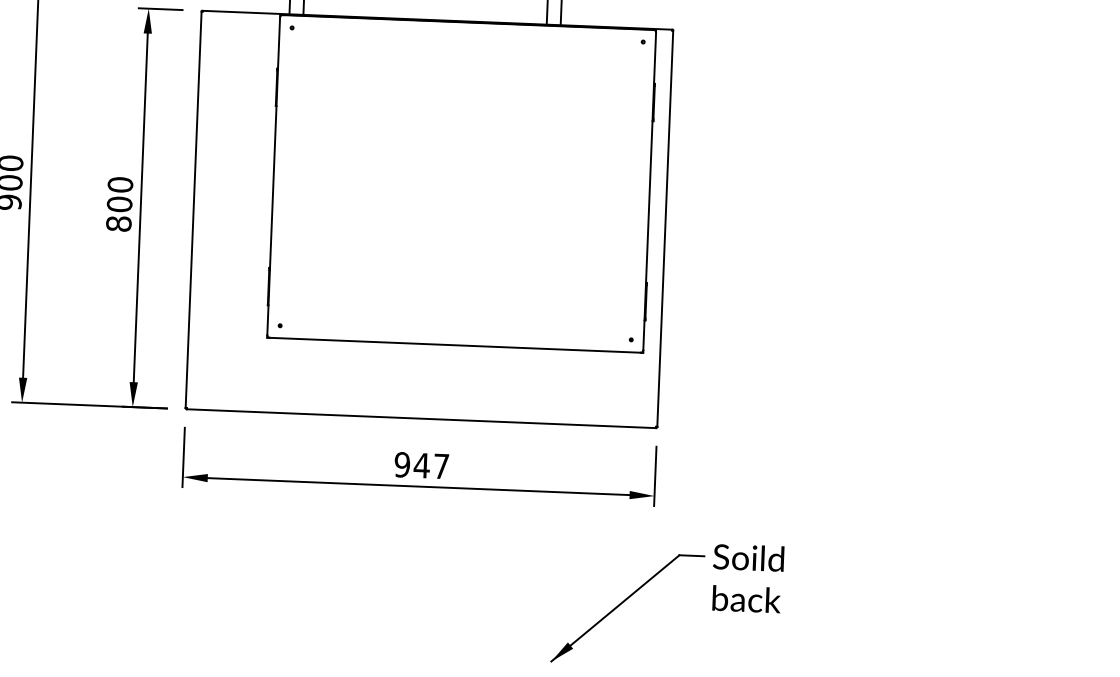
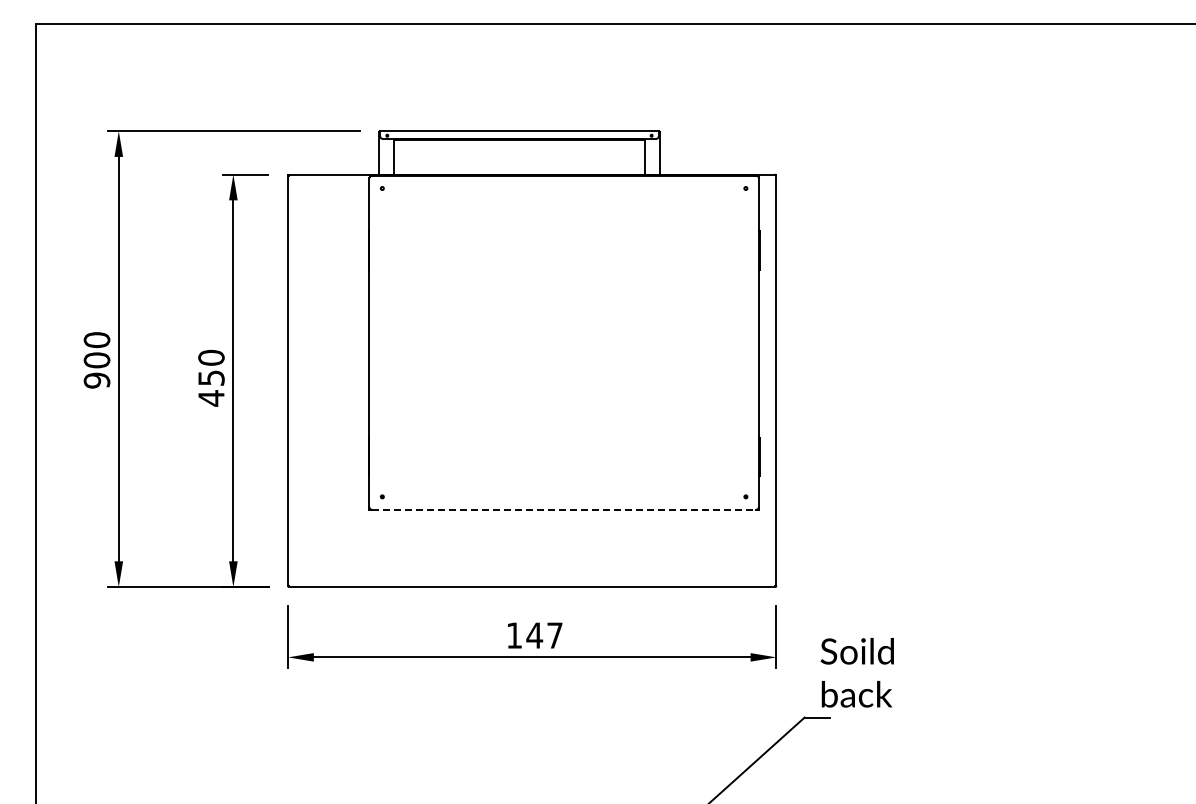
text: (119, 214) -> (211, 388), 800 -> 450
line: (455, 345) -> (564, 509), solid -> dashed
text: (402, 464) -> (514, 635), 947 -> 147
text: (747, 578) -> (856, 672), moved

